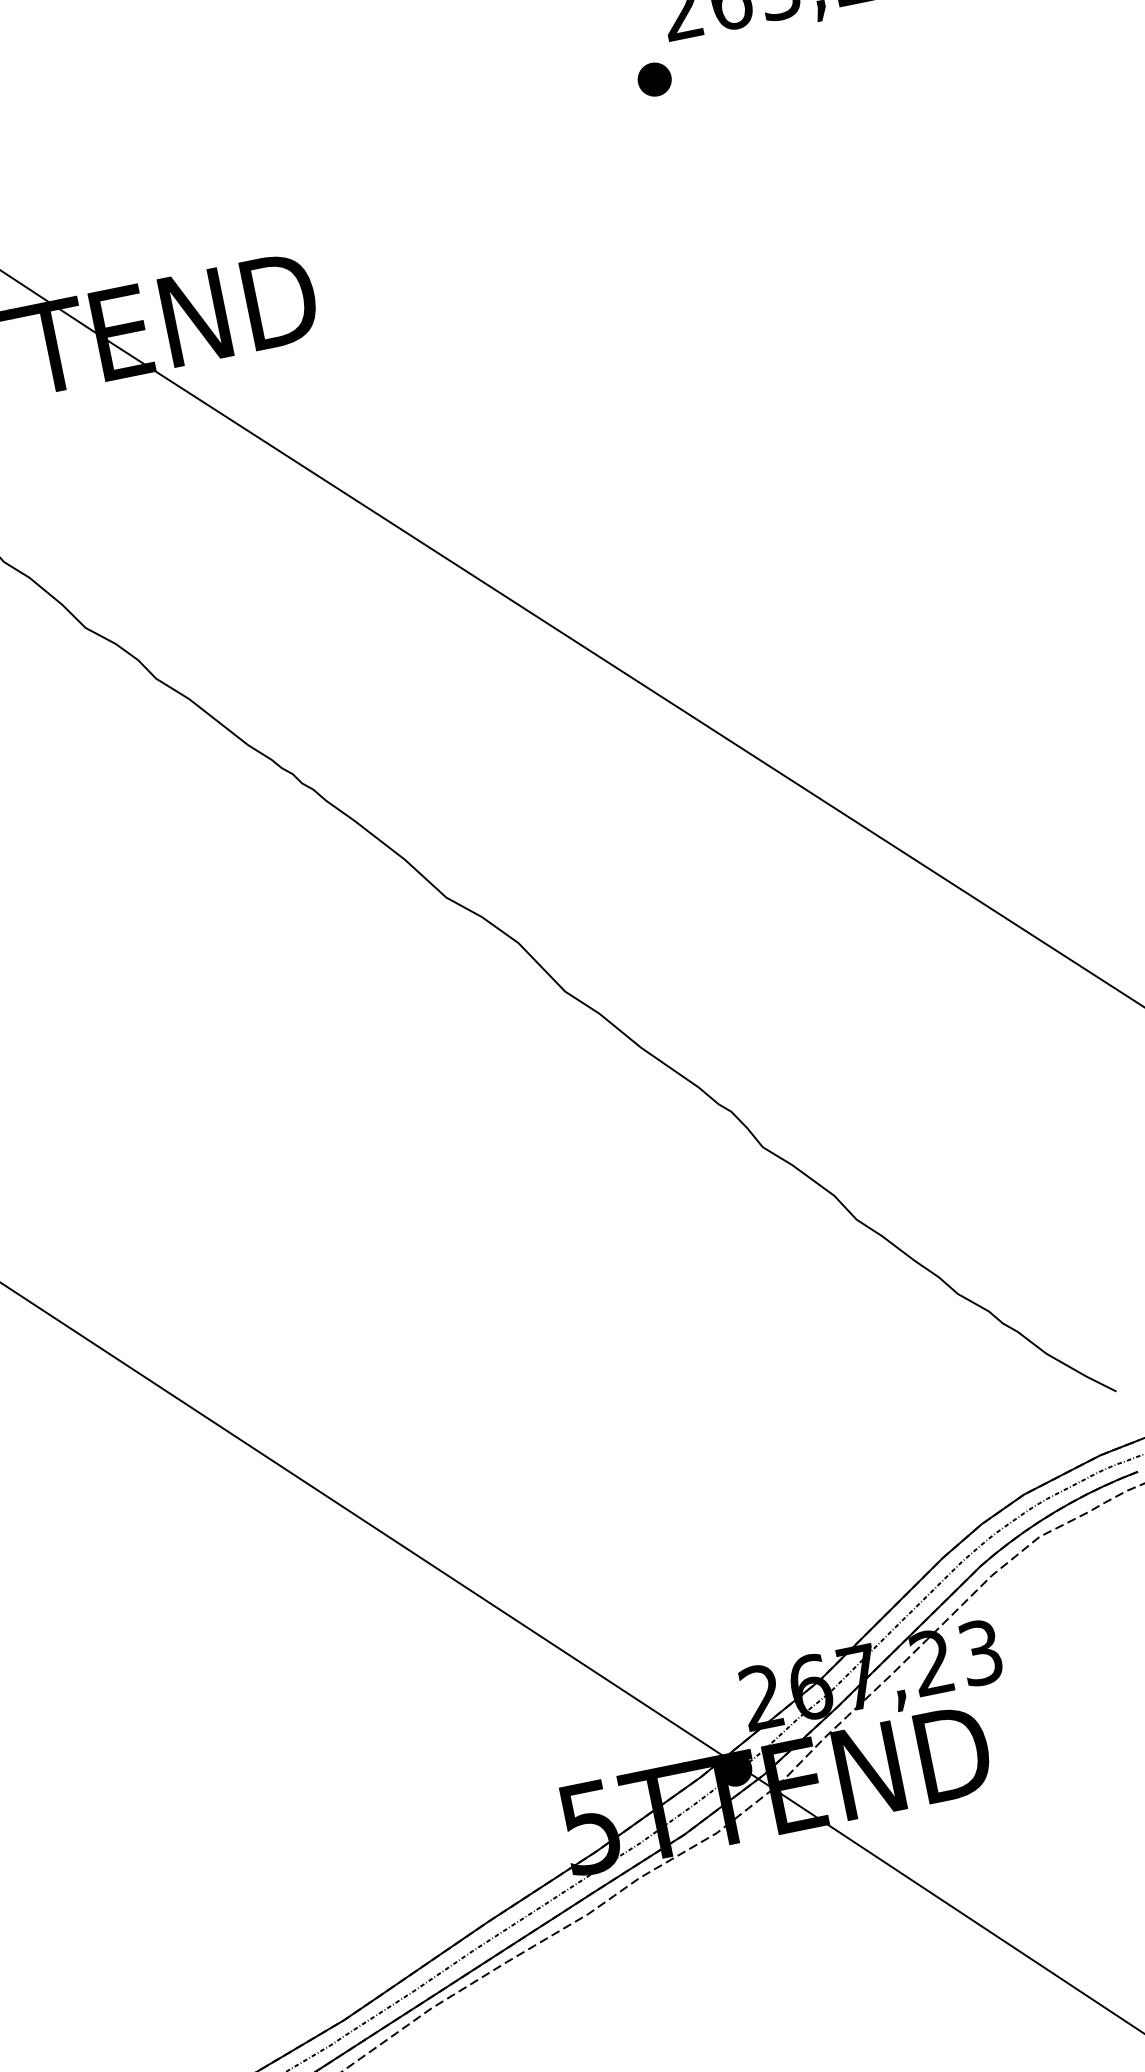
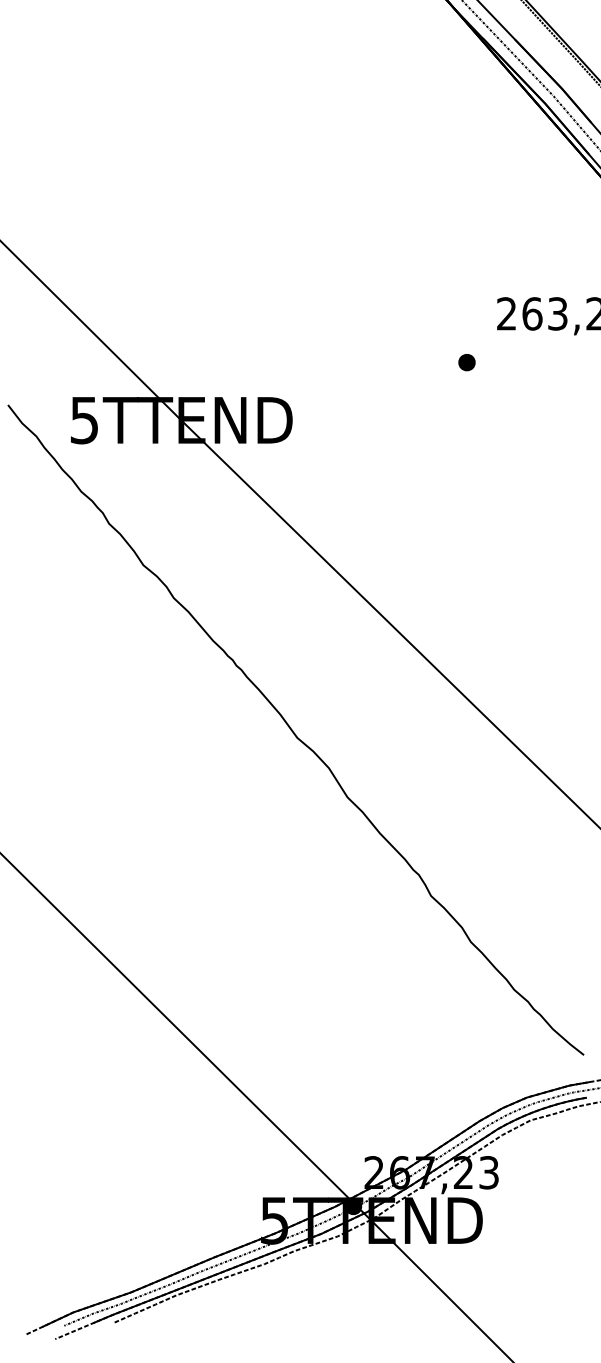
part: (653, 79) -> (466, 362), moved

